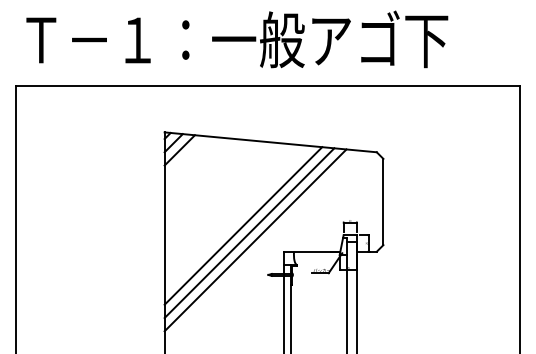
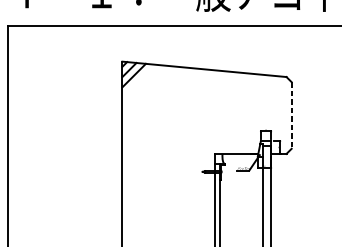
line: (383, 202) -> (291, 115), solid -> dashed
line: (243, 225) -> (183, 133), removed
line: (249, 233) -> (188, 139), removed
line: (255, 240) -> (192, 145), removed

